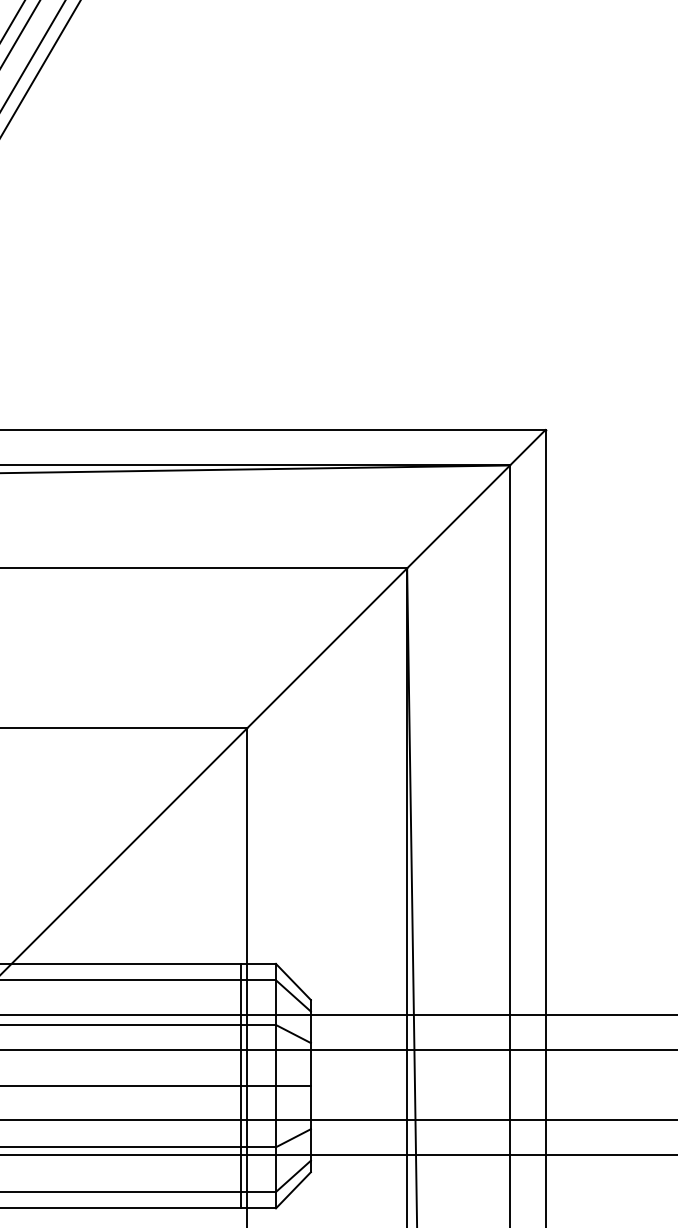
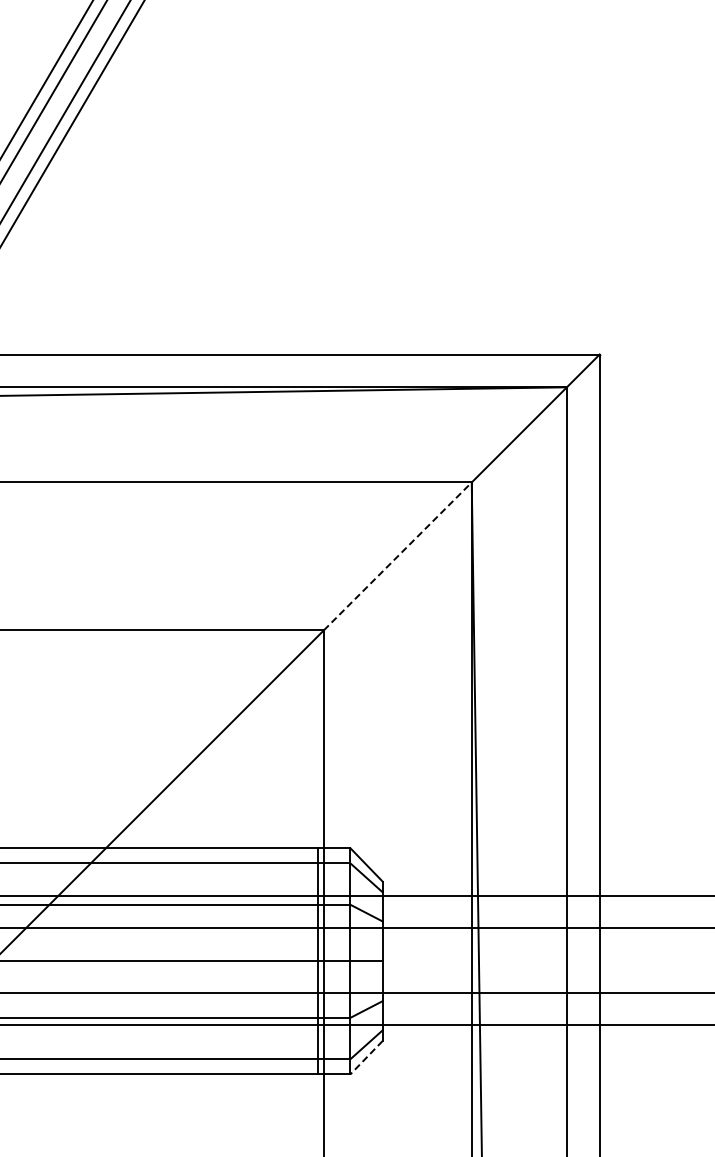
line: (326, 648) -> (397, 556), solid -> dashed
line: (293, 1191) -> (366, 1058), solid -> dashed

